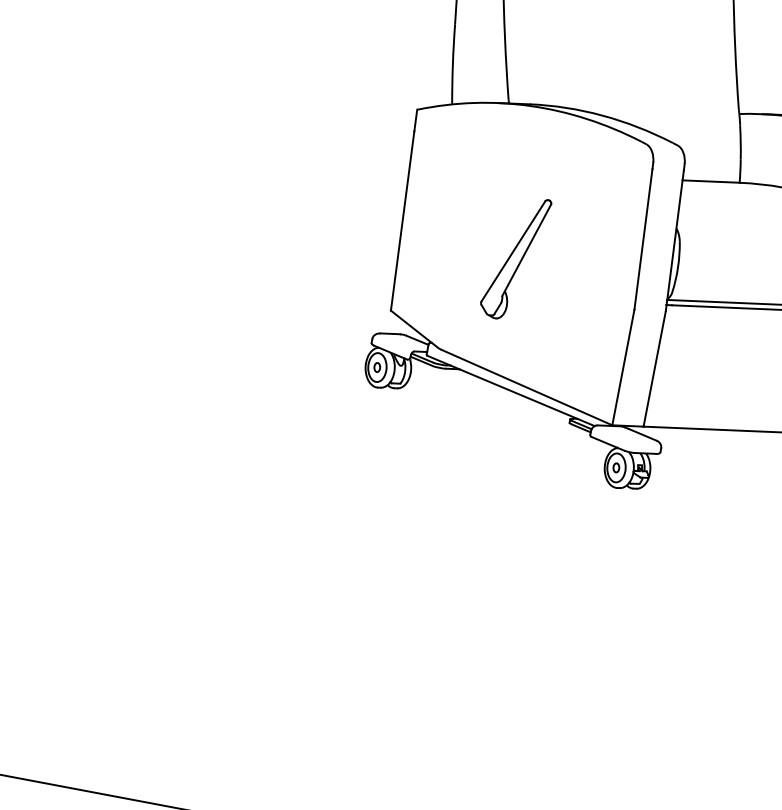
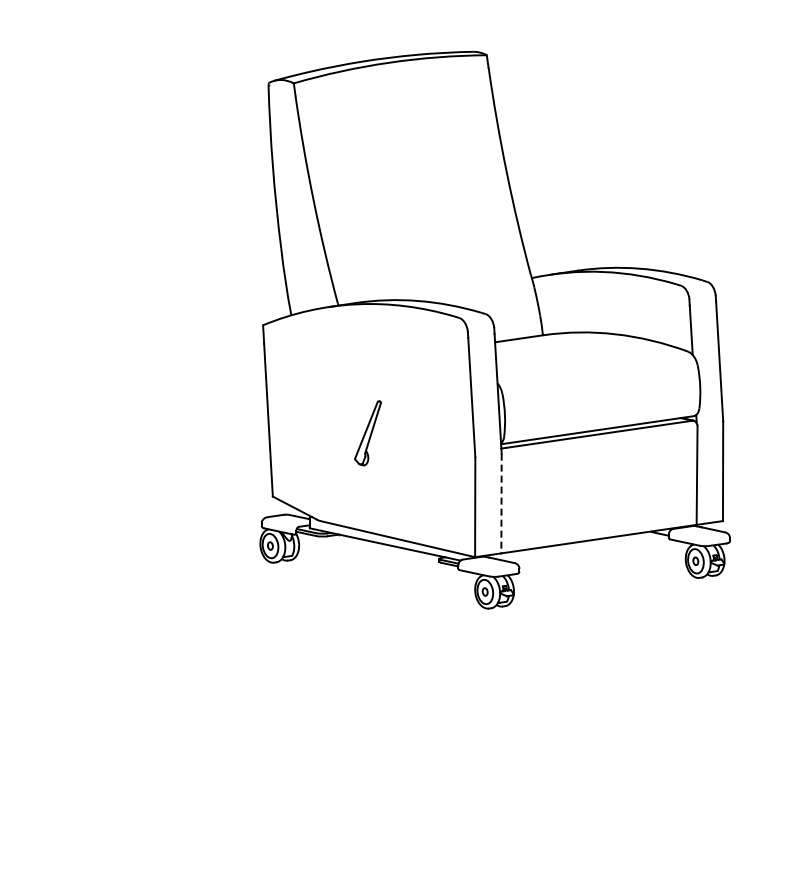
part: (514, 258) -> (367, 433), size x0.6
line: (654, 368) -> (501, 503), solid -> dashed

